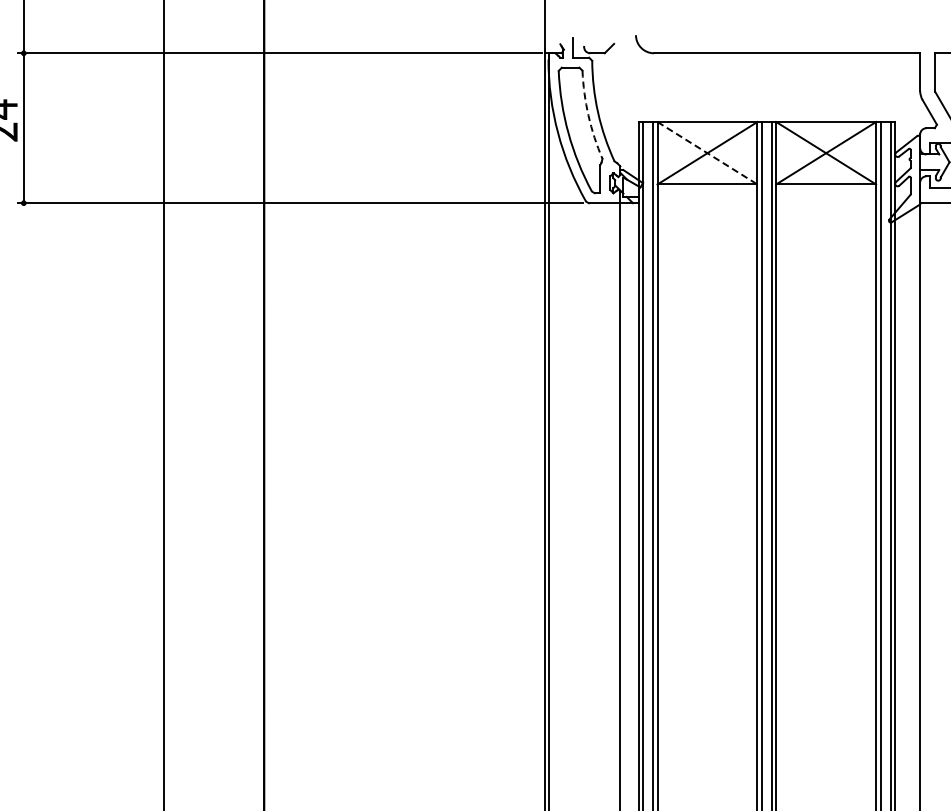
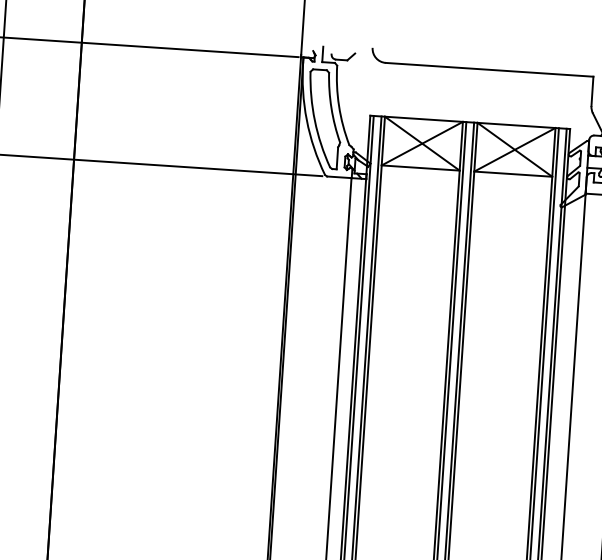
arc: (588, 115) -> (331, 108), dashed -> solid
line: (707, 153) -> (422, 143), dashed -> solid

